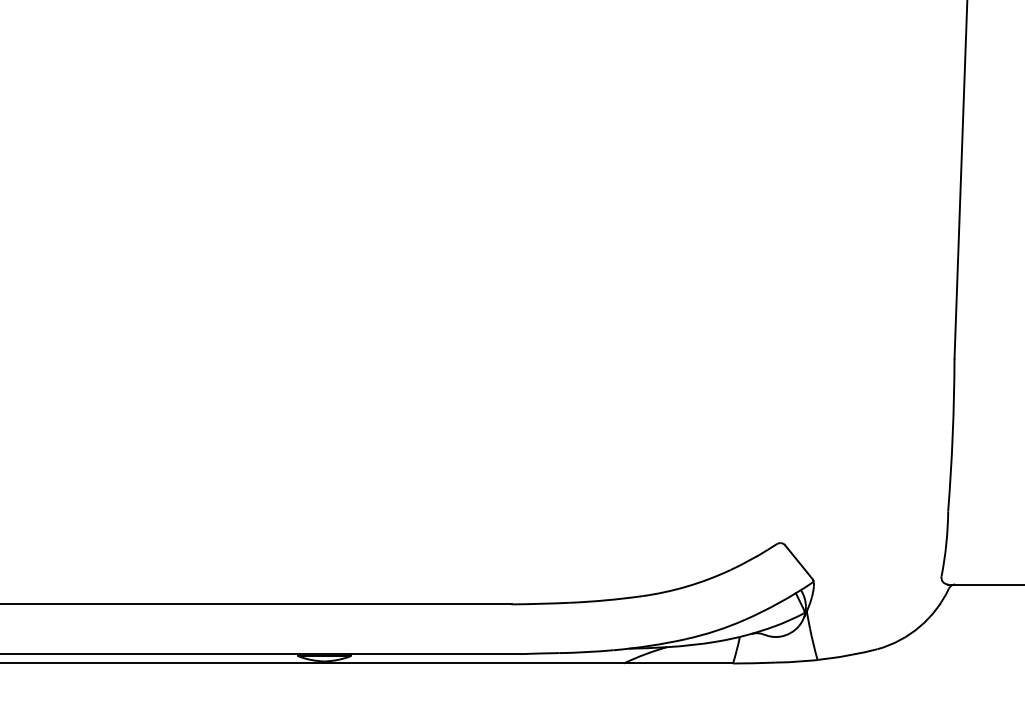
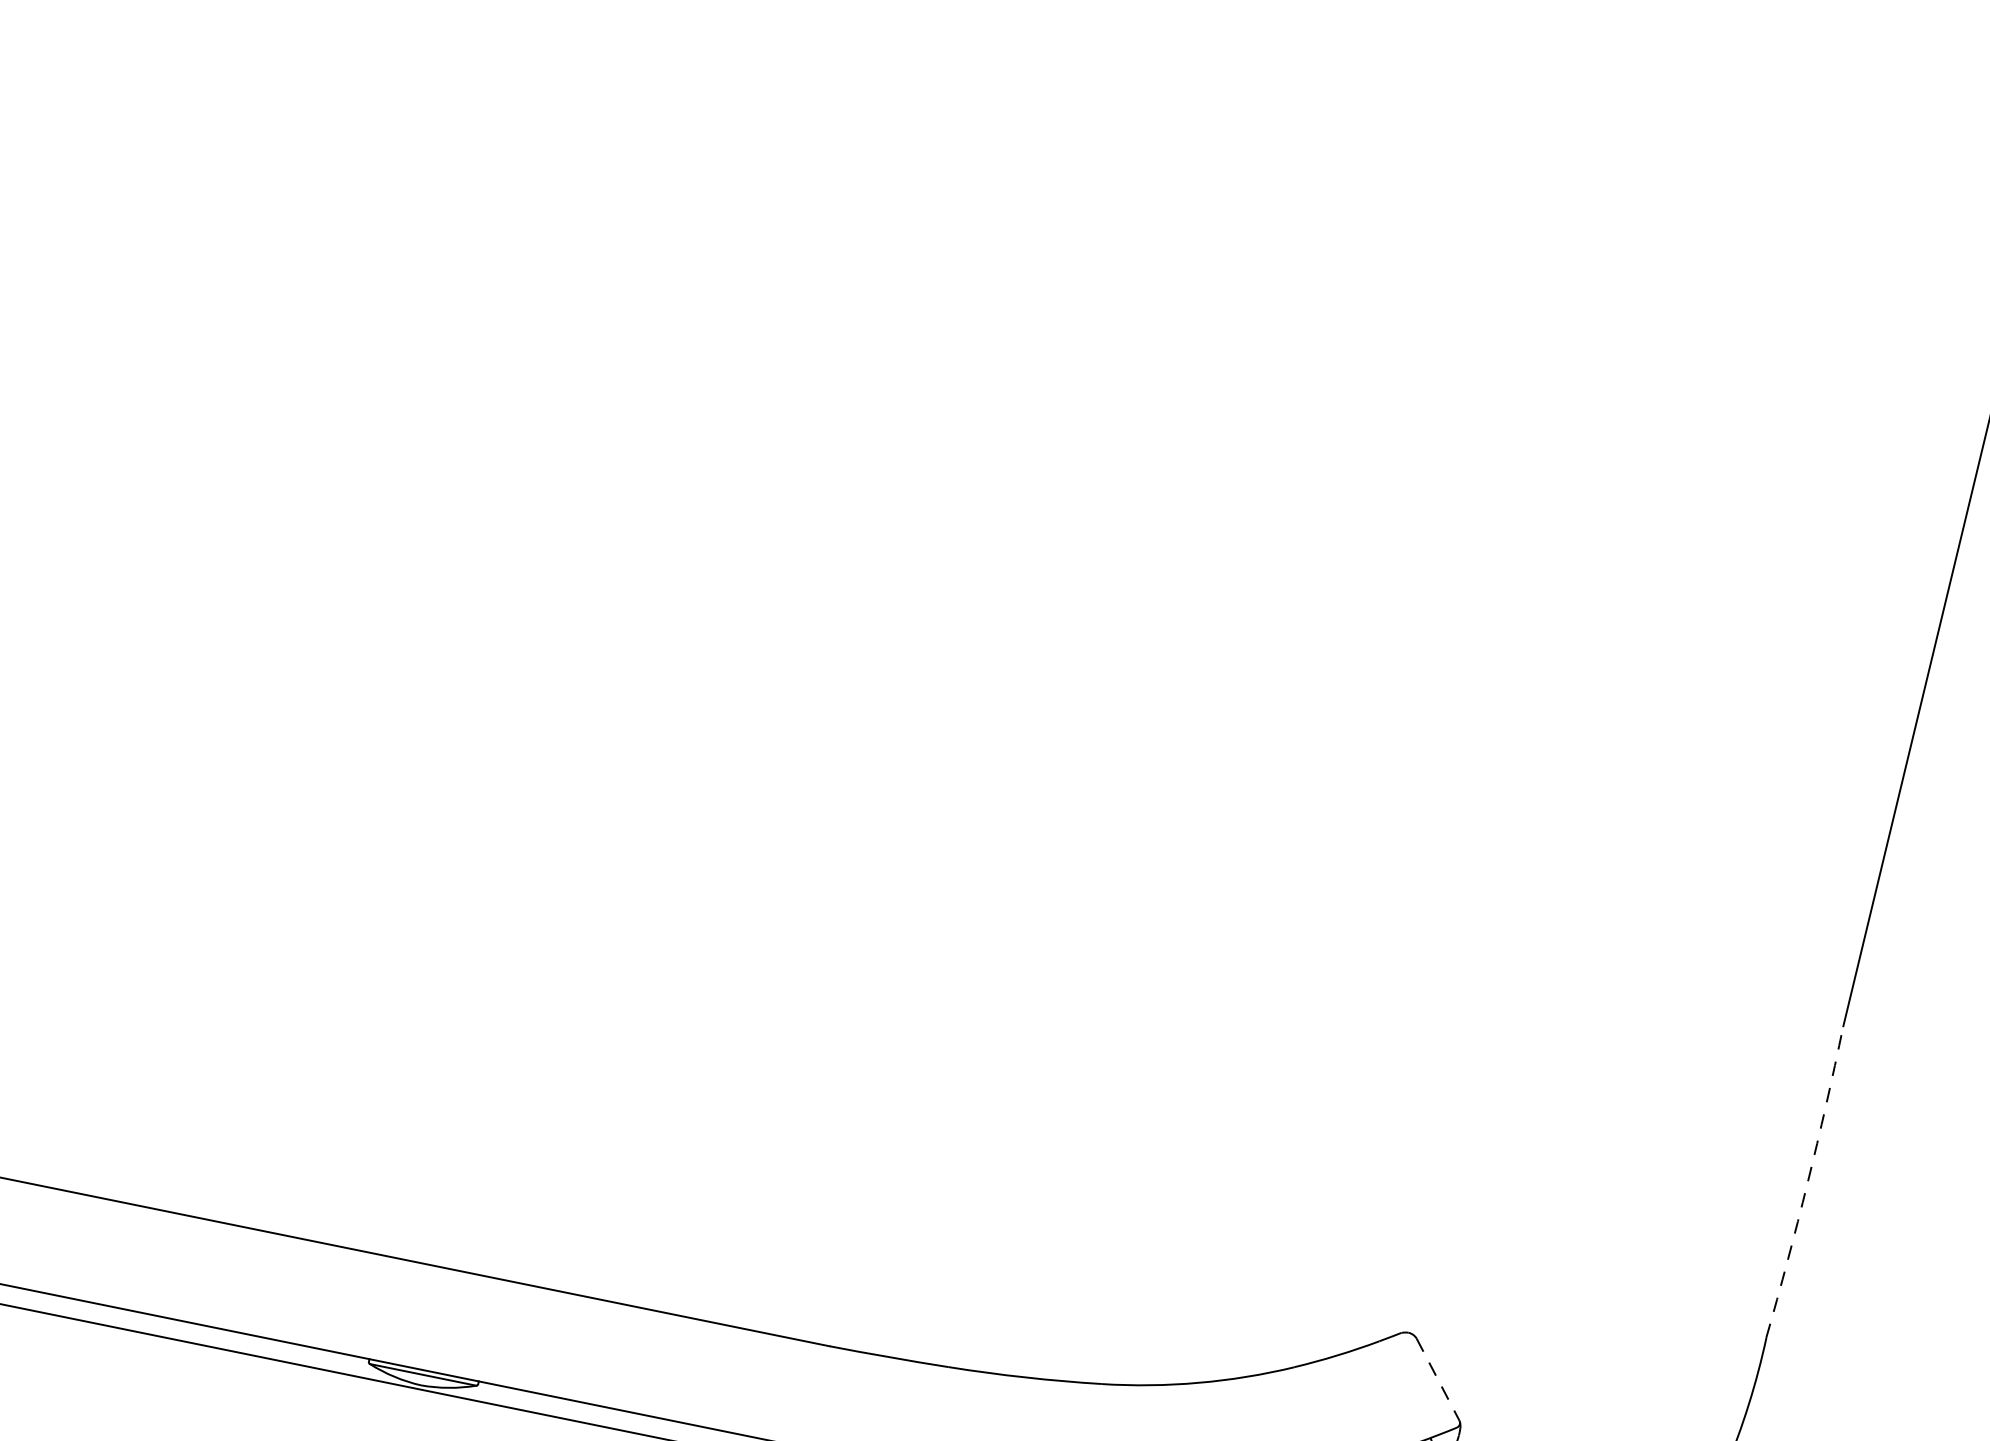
arc: (952, 435) -> (1807, 1183), solid -> dashed
line: (799, 562) -> (1439, 1380), solid -> dashed

